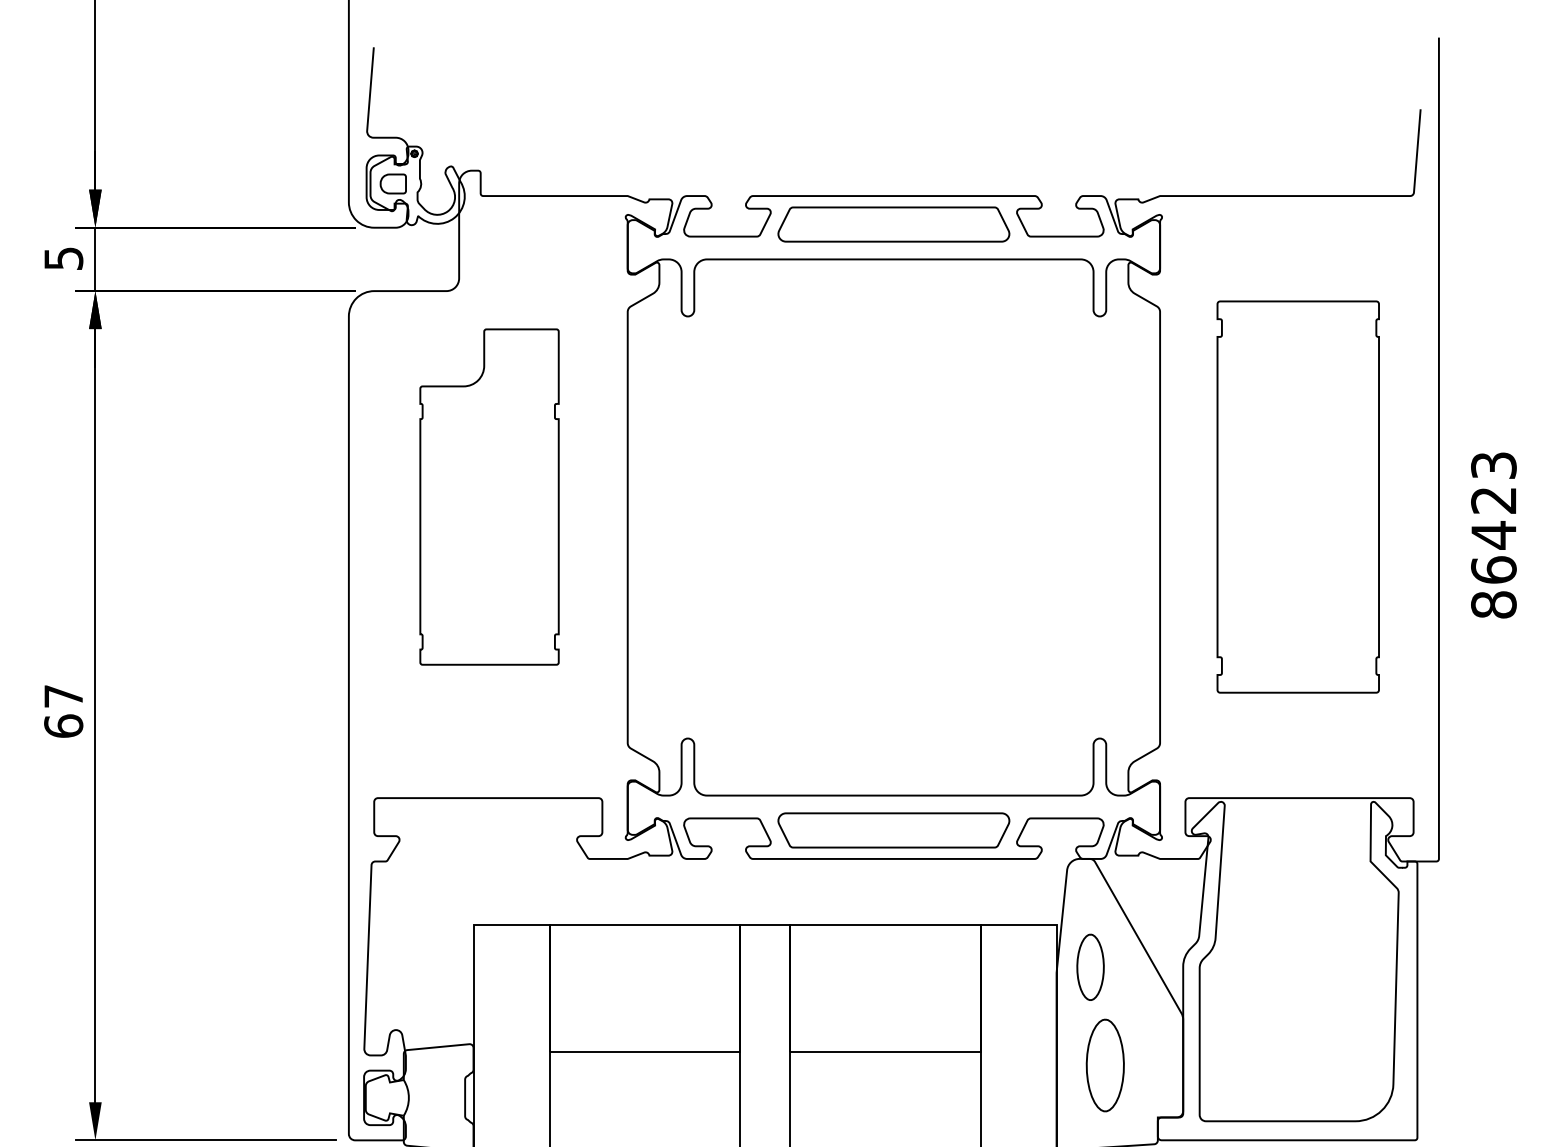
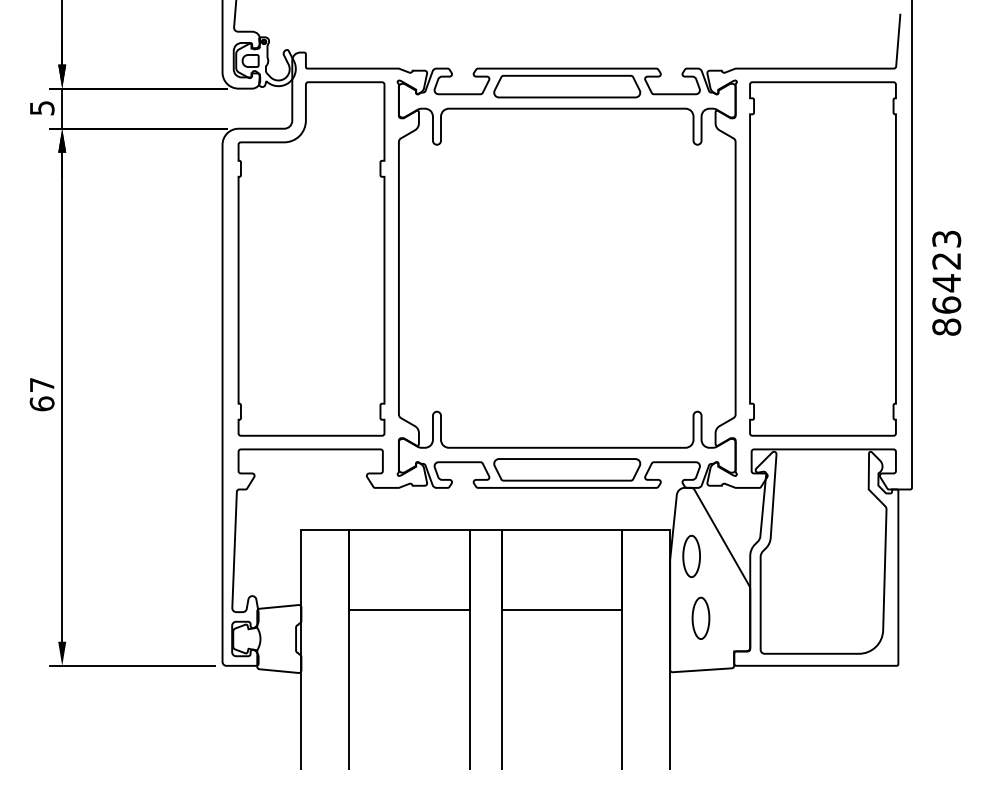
part: (489, 496) -> (311, 258), size x1.67
part: (1297, 496) -> (822, 258), size x1.43
part: (1104, 1063) -> (700, 617), size x0.71

